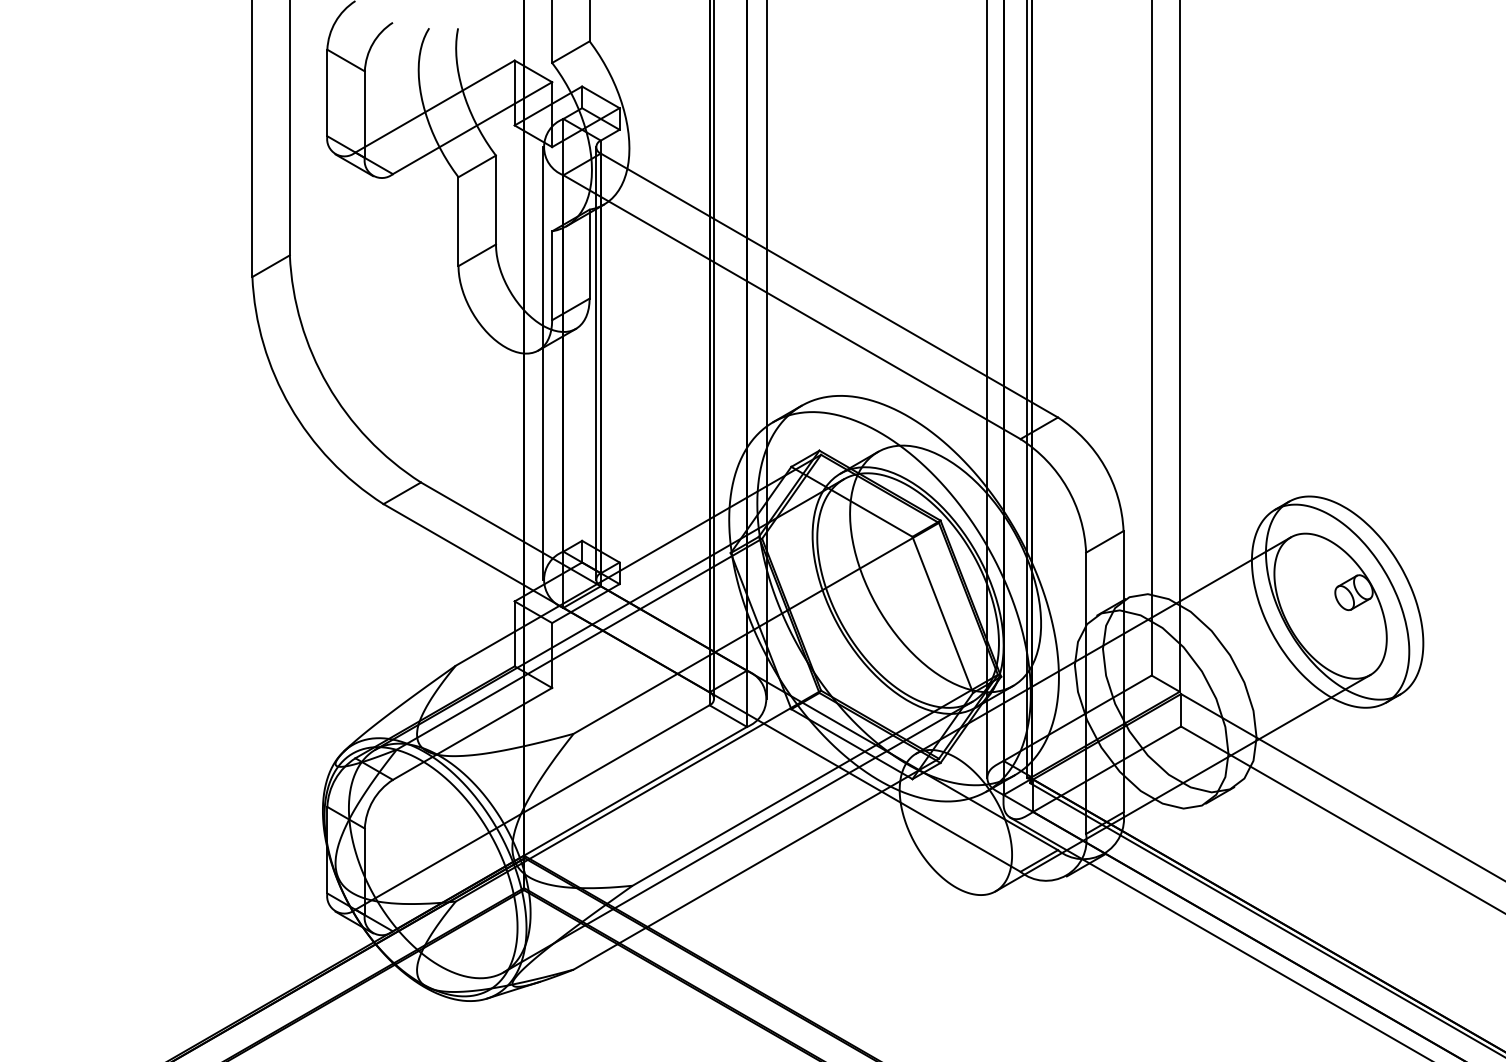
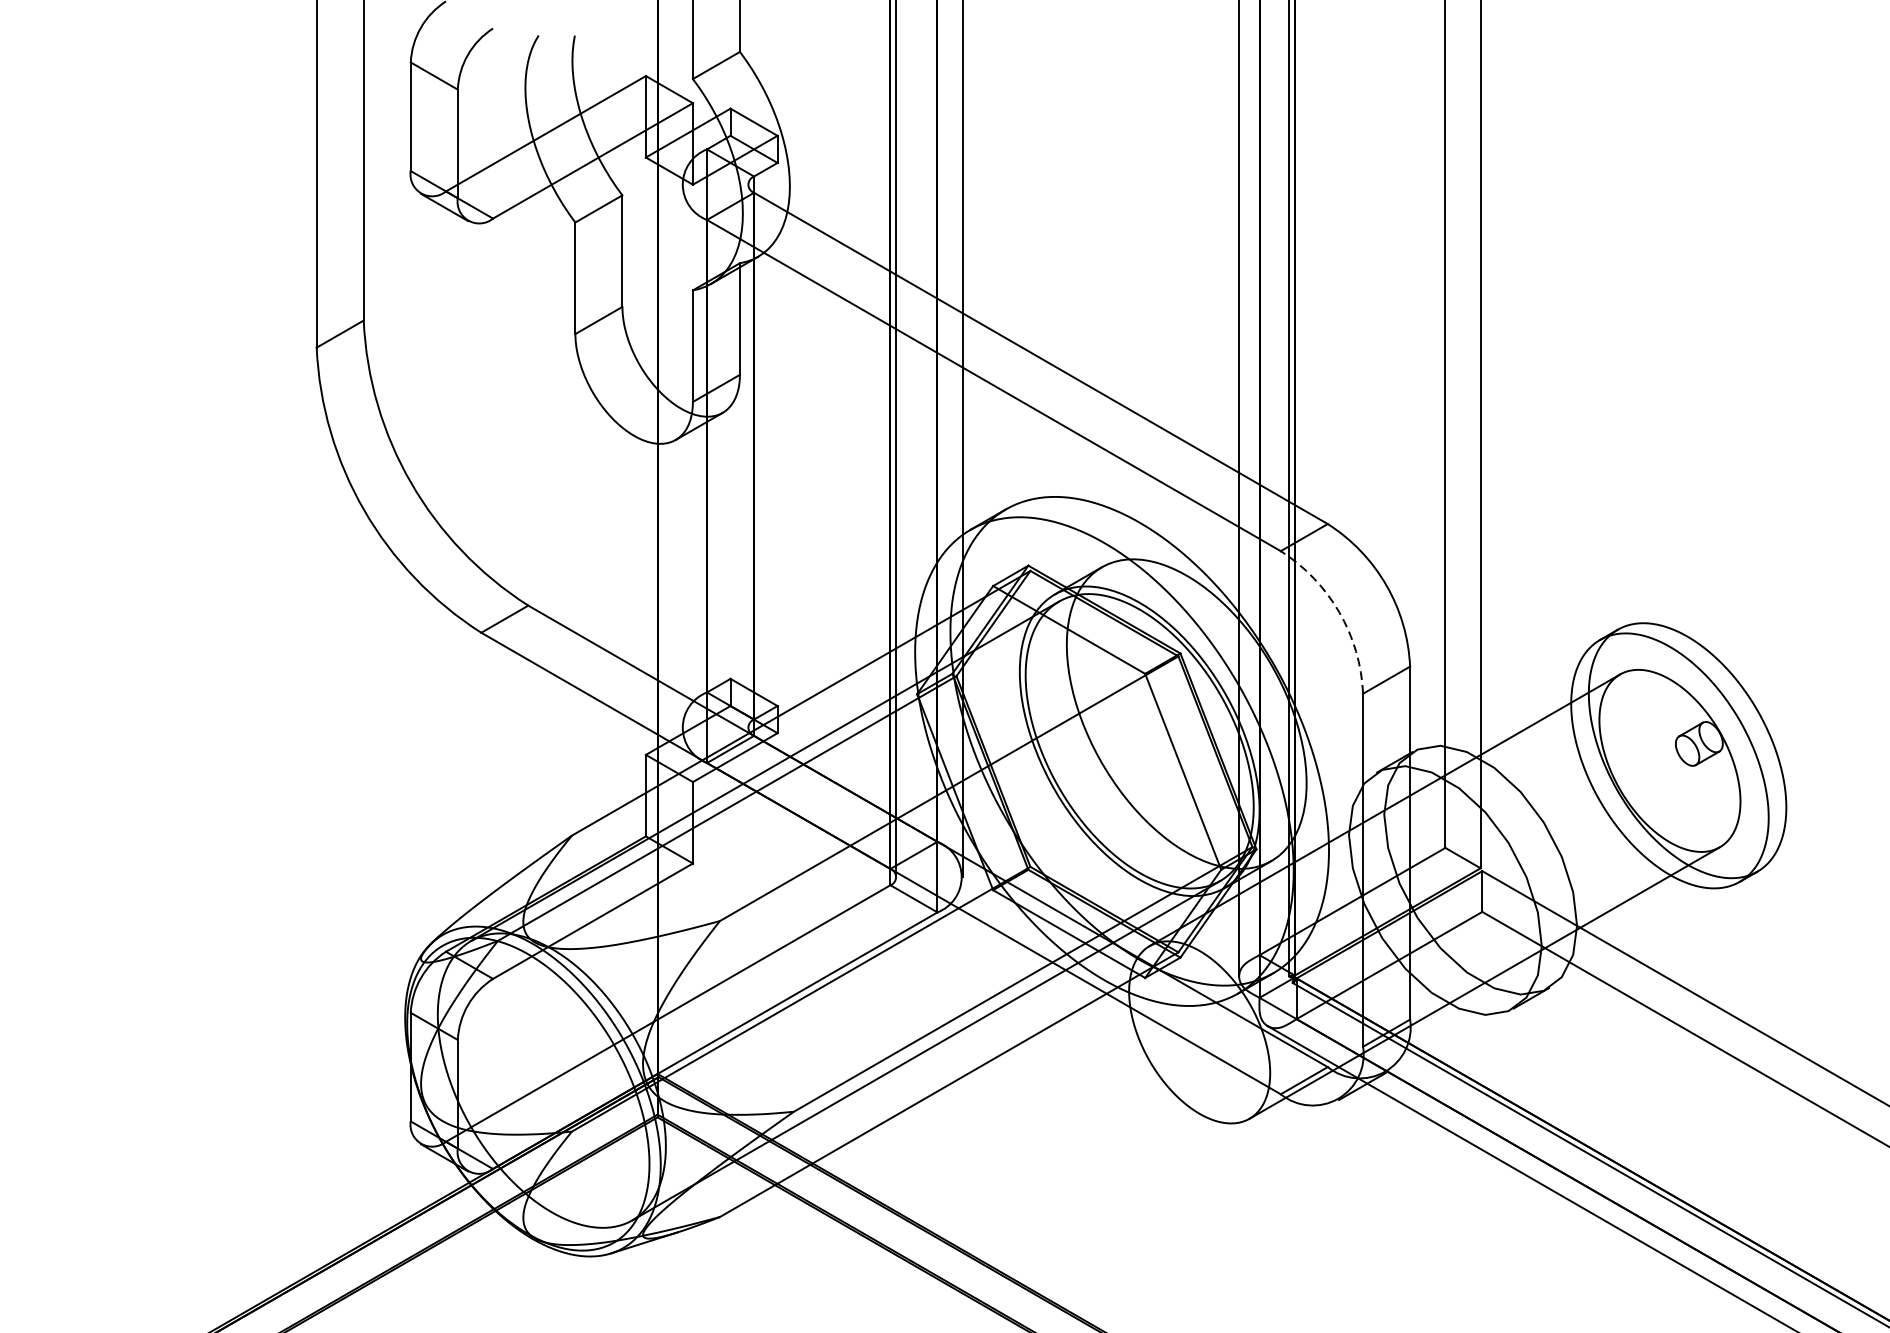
line: (543, 363) -> (682, 456), removed
line: (596, 363) -> (748, 456), removed
arc: (1067, 487) -> (1339, 611), solid -> dashed

